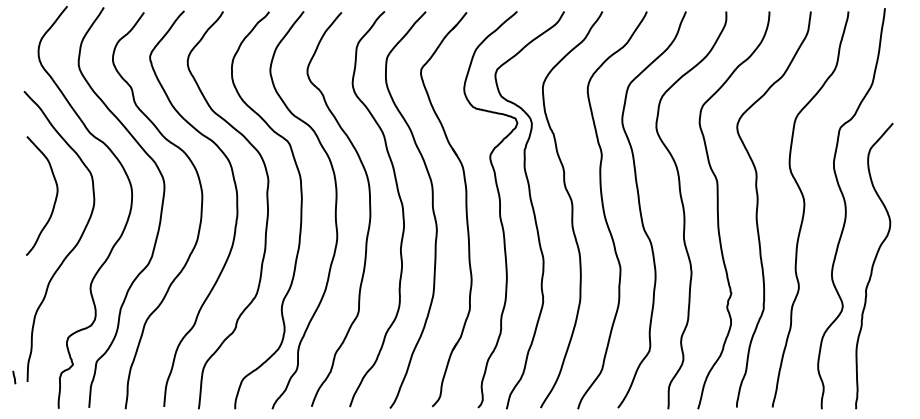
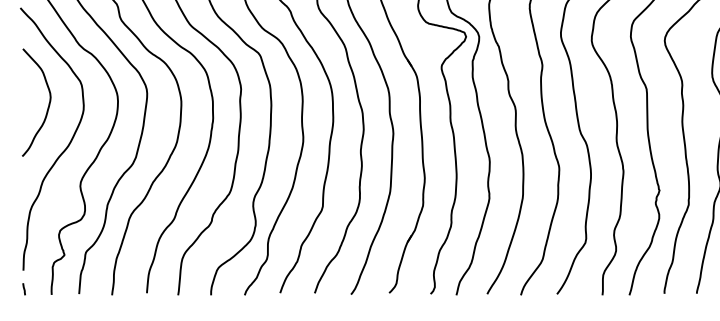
line: (14, 377) -> (24, 289), moved

